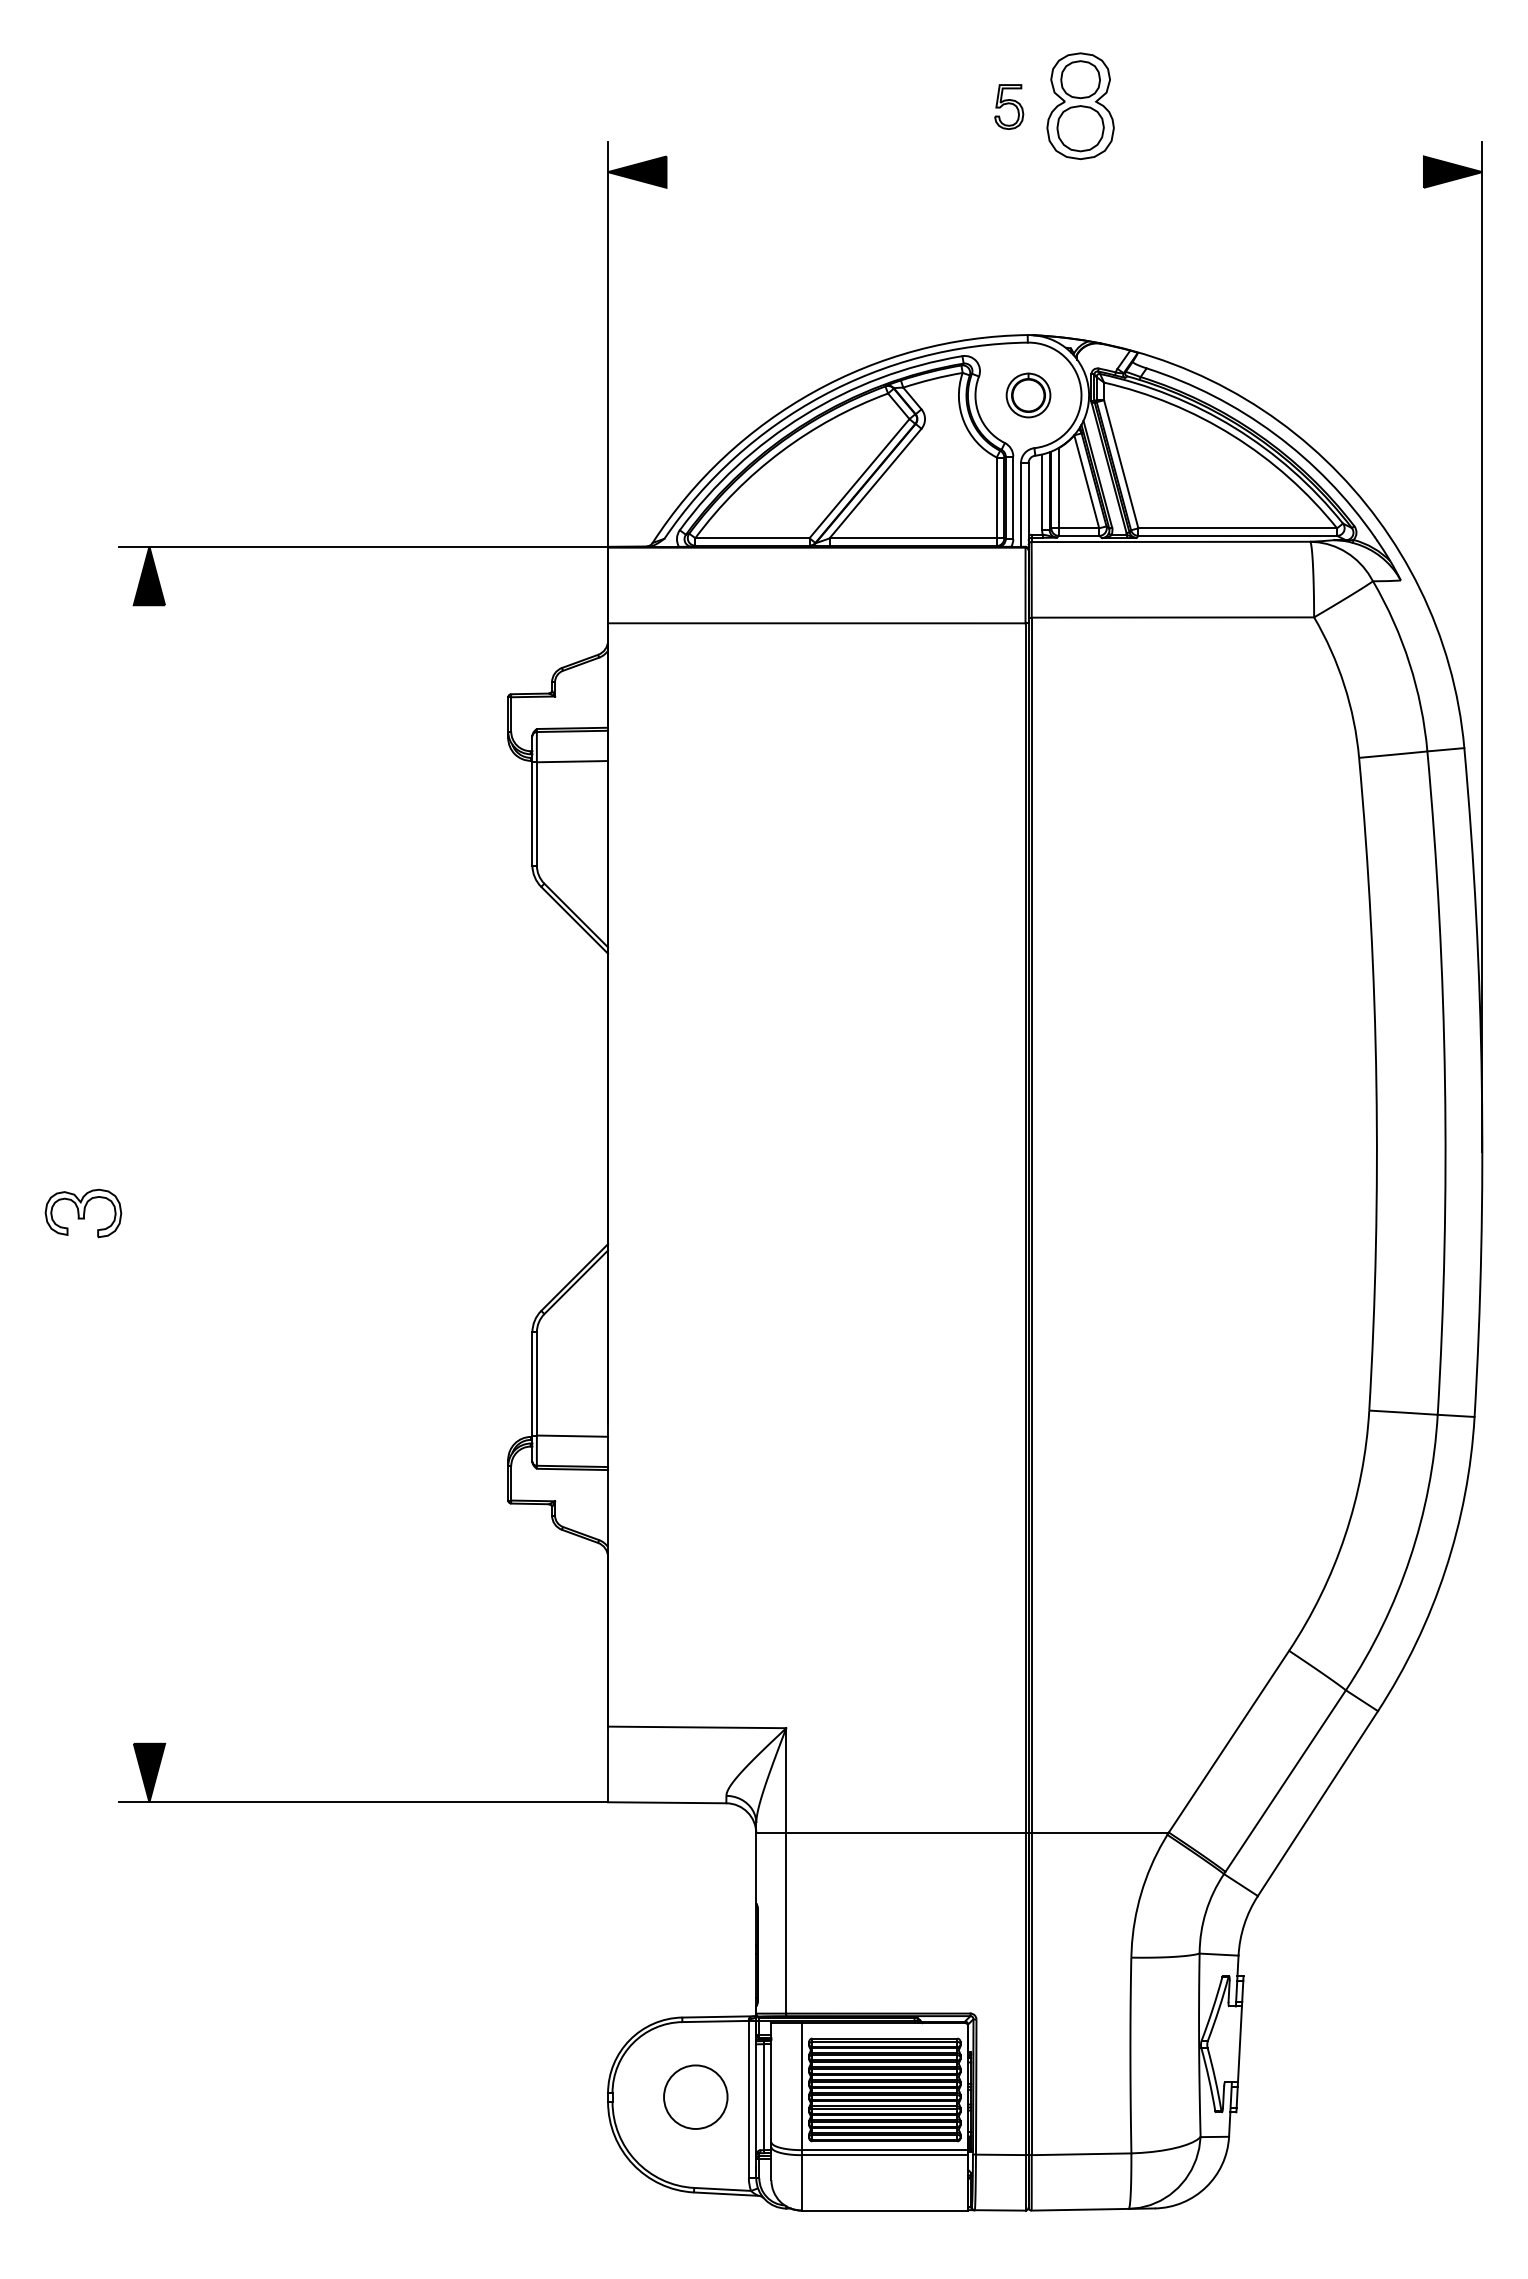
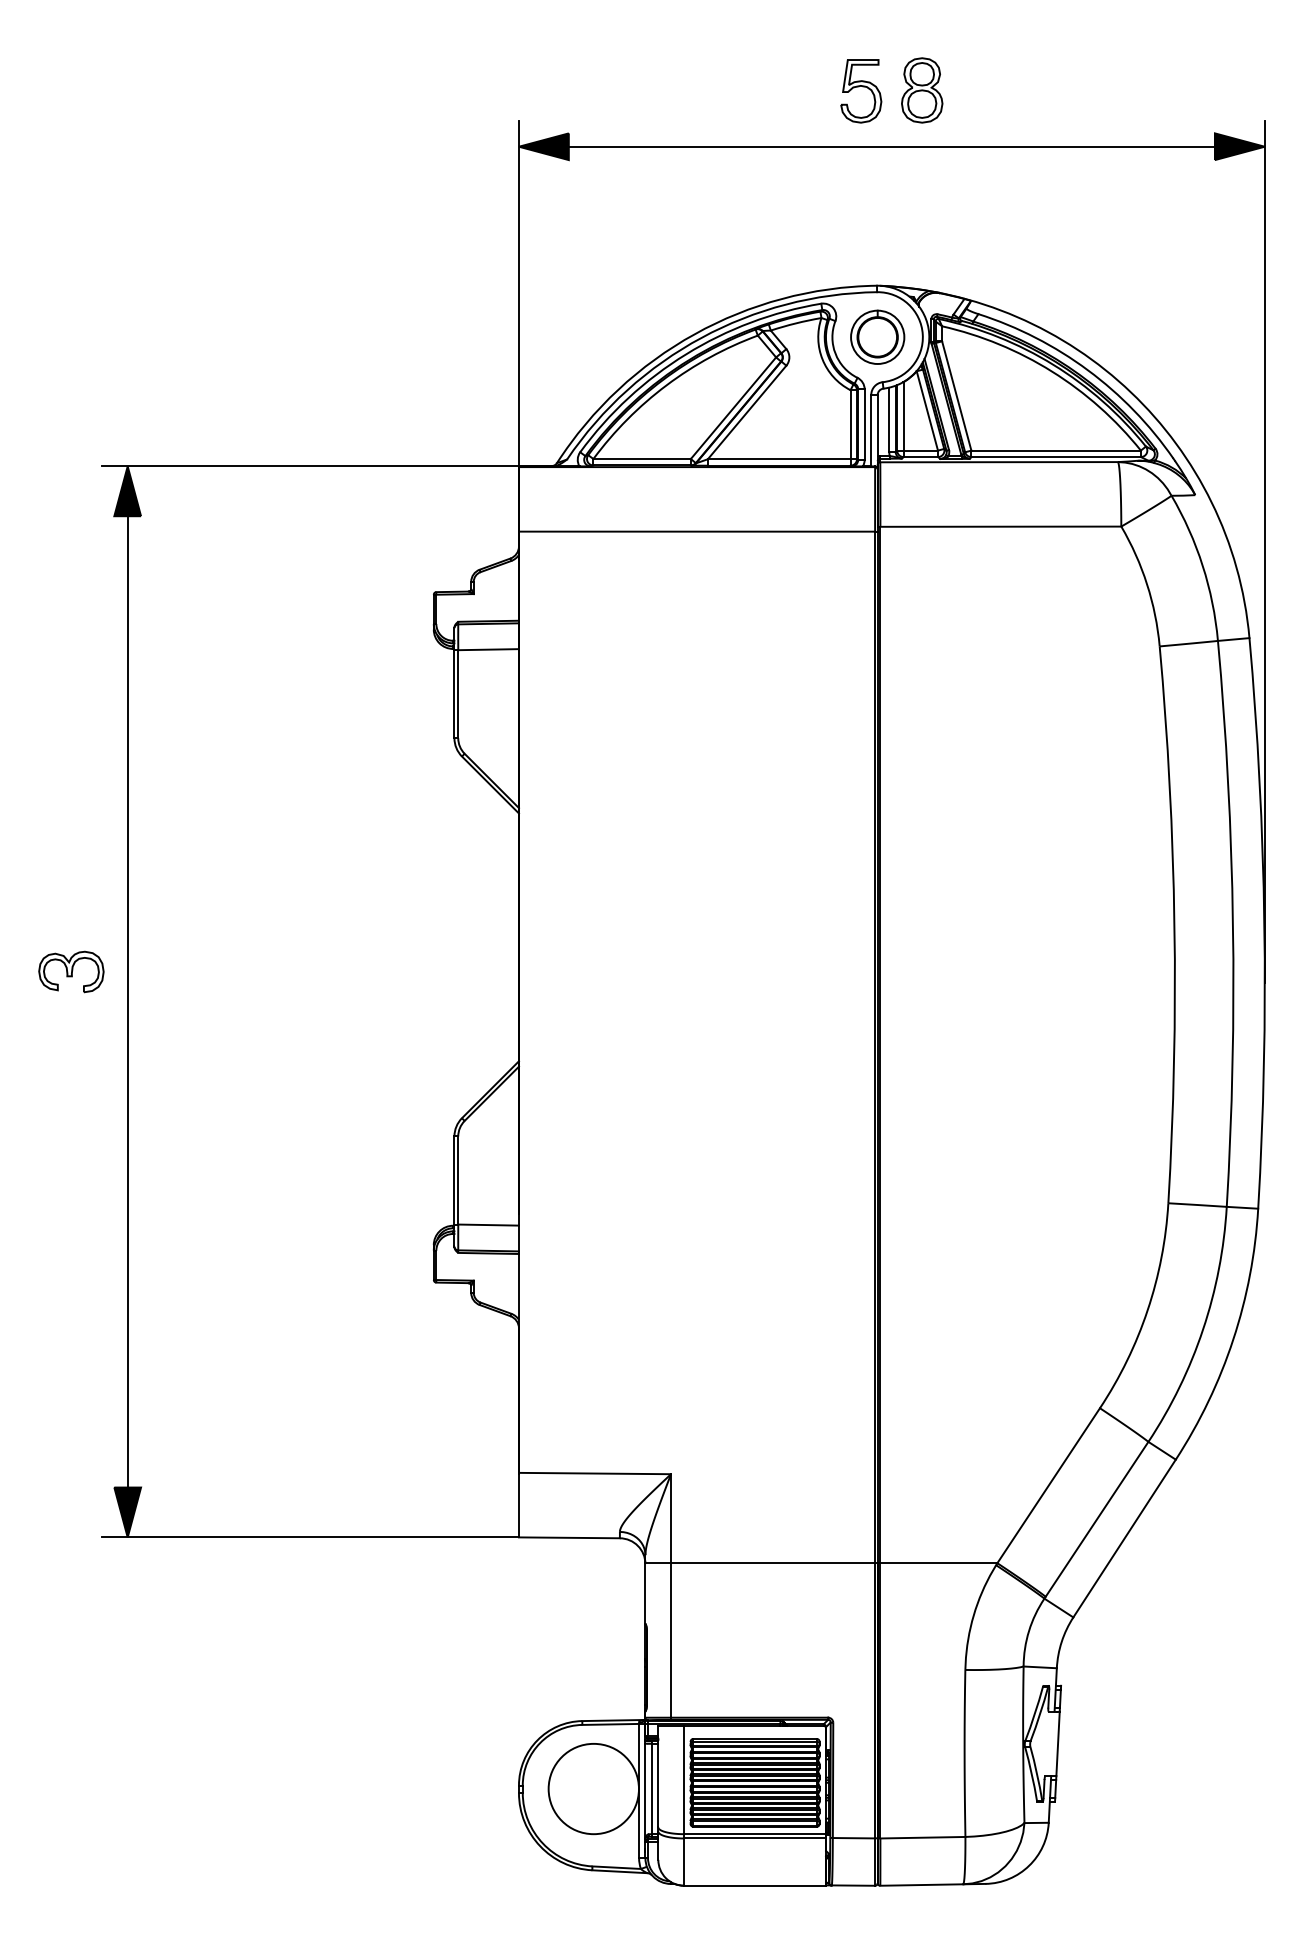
part: (1080, 105) -> (922, 89), size x0.71
part: (1008, 106) -> (860, 90), size x1.67
line: (1044, 172) -> (891, 147), added
part: (1028, 395) -> (877, 337), size x1.43
line: (149, 1174) -> (127, 1001), added
part: (83, 1213) -> (71, 972), moved
circle: (695, 2097) -> (593, 1789), size x1.67

